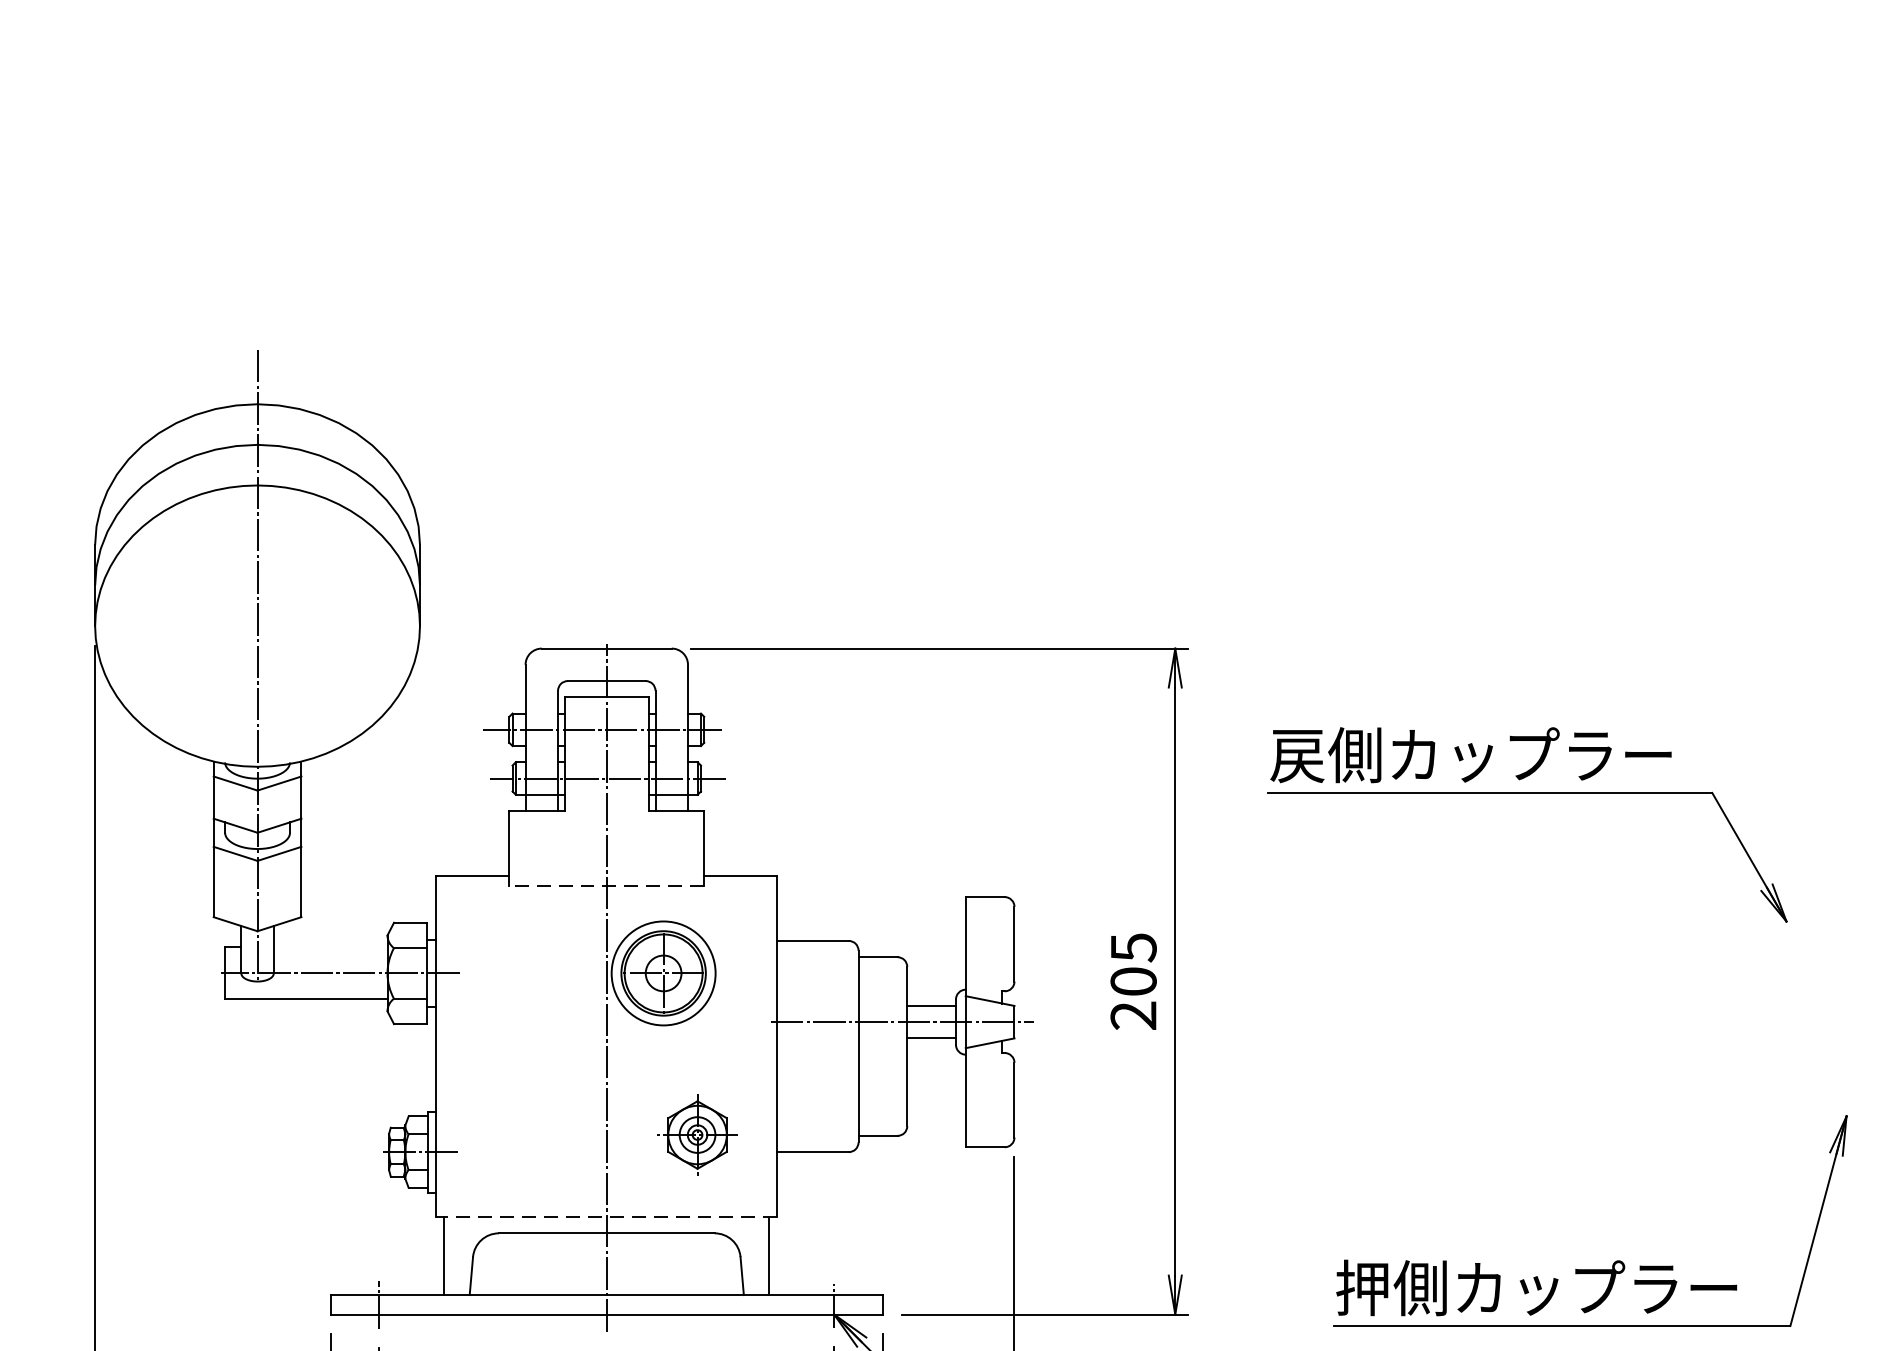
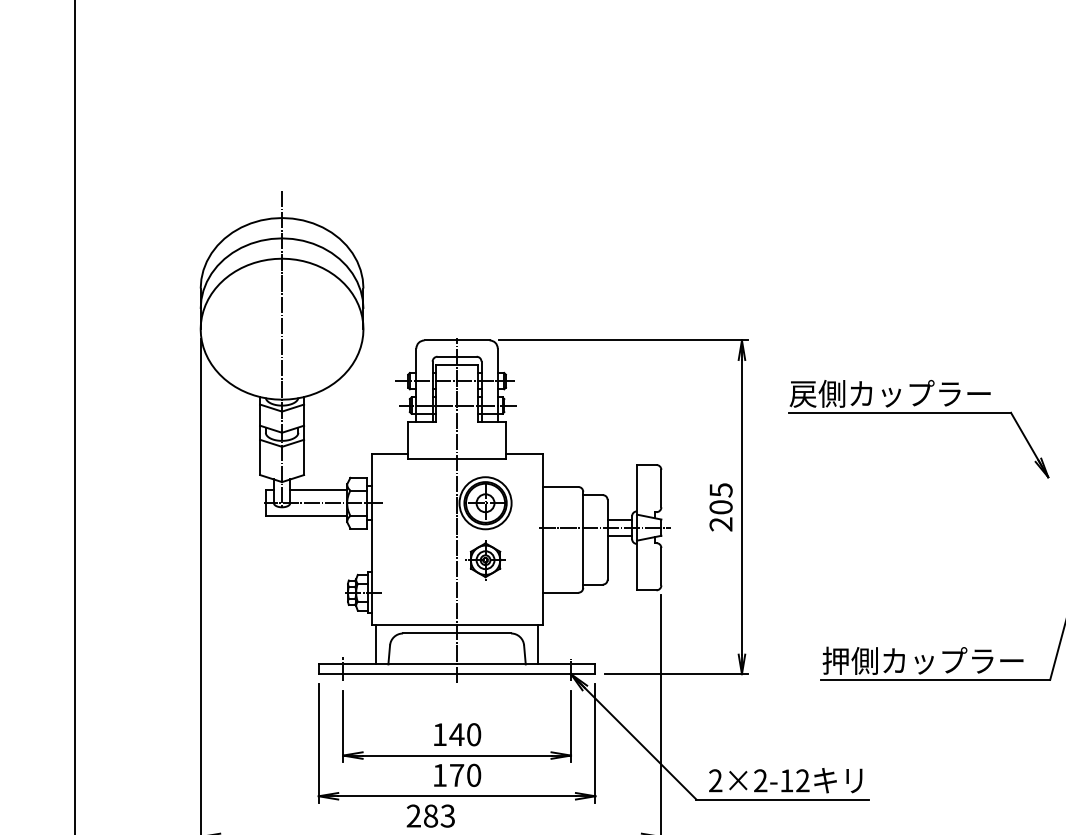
line: (607, 886) -> (457, 459), dashed -> solid
line: (330, 947) -> (318, 490), added
part: (697, 1135) -> (485, 560), moved
line: (605, 1217) -> (456, 625), dashed -> solid

